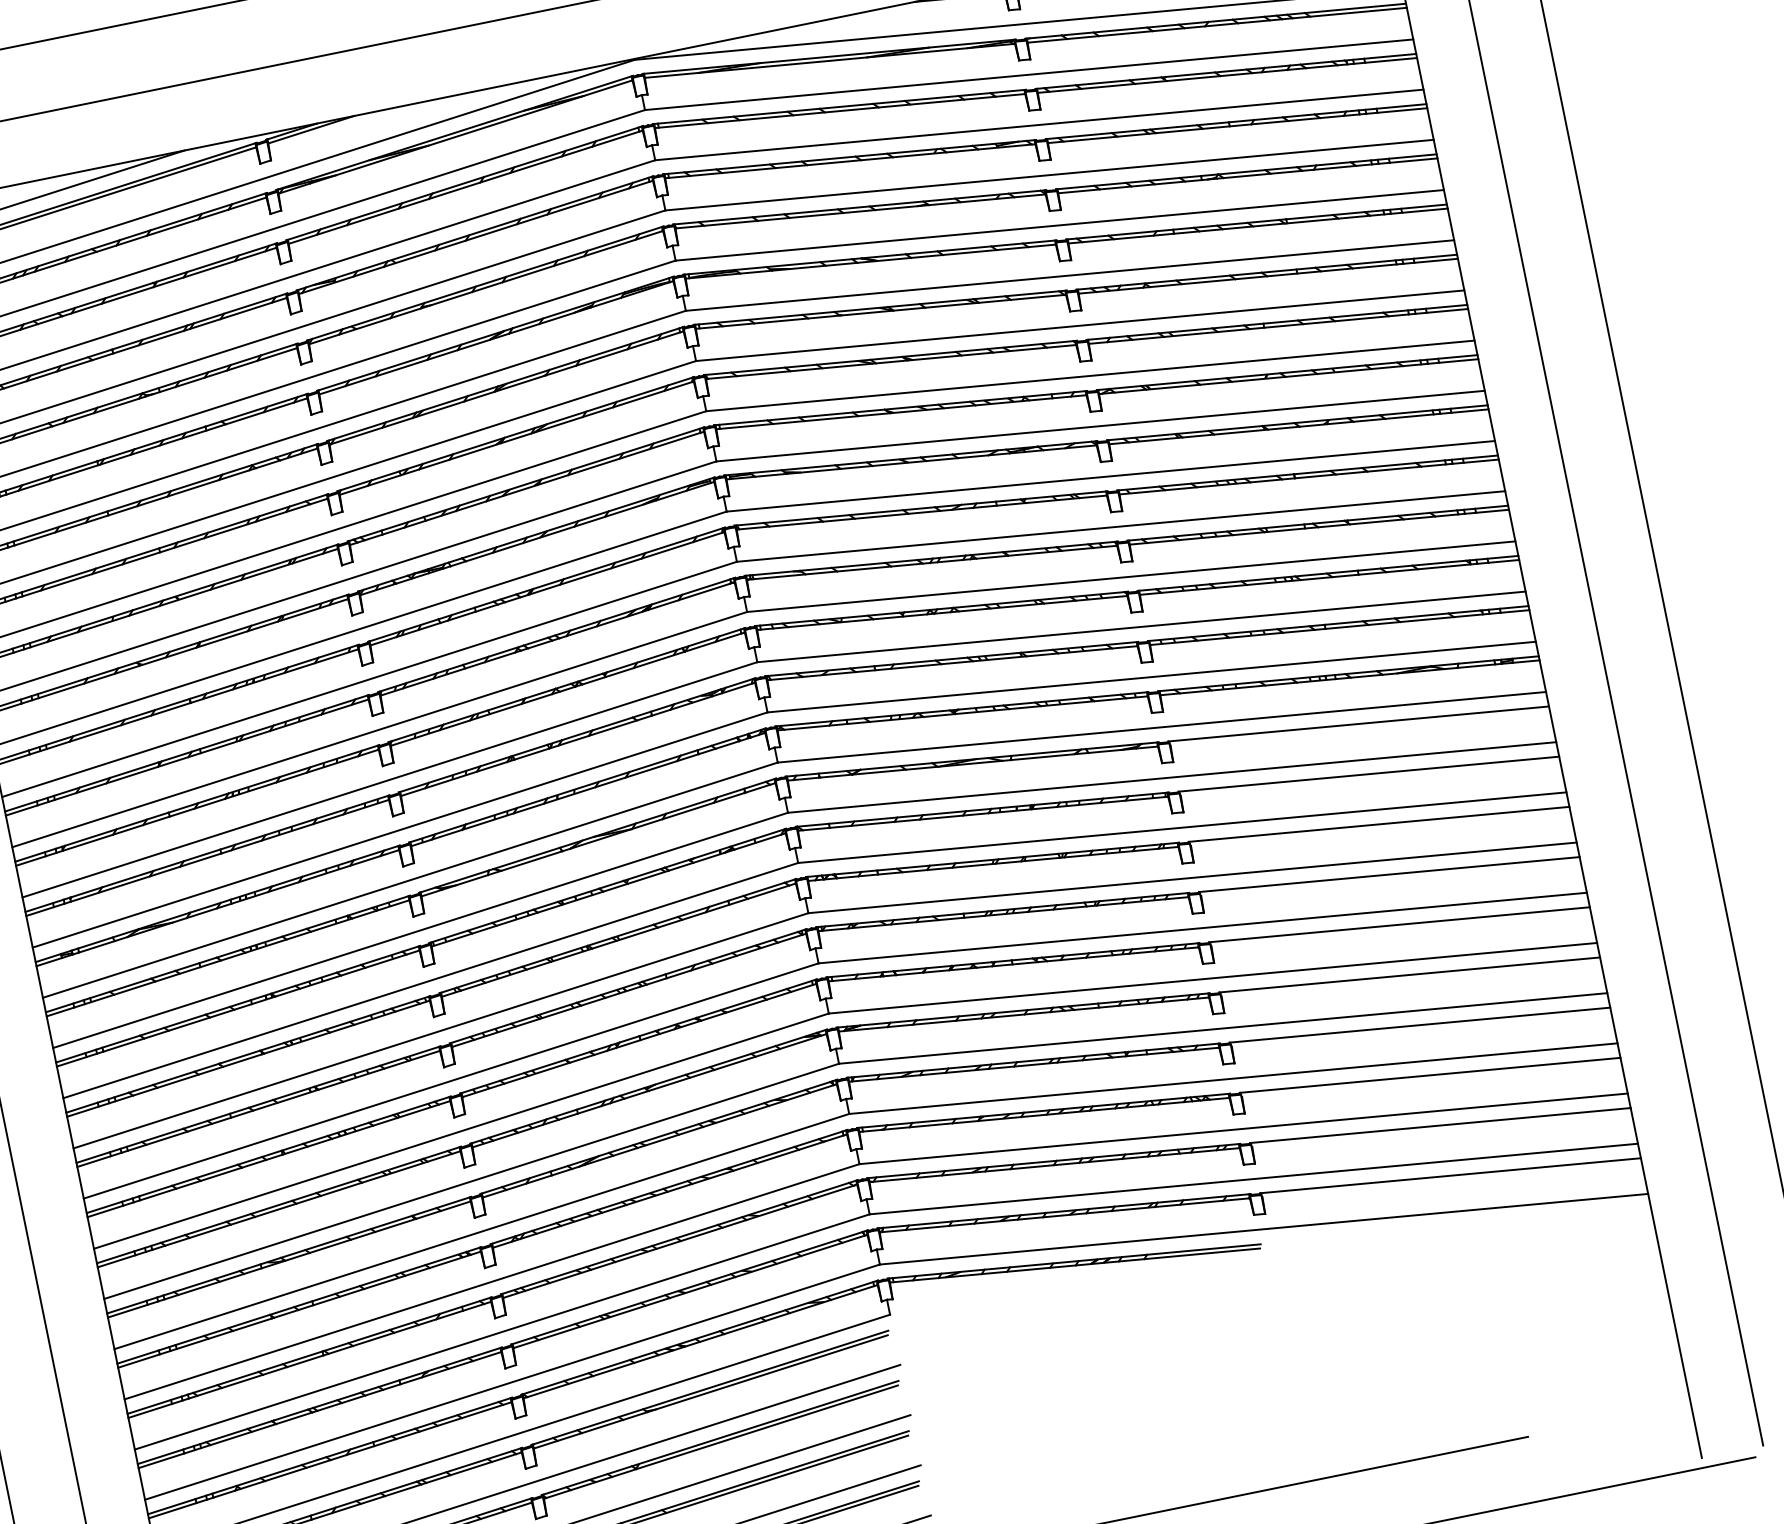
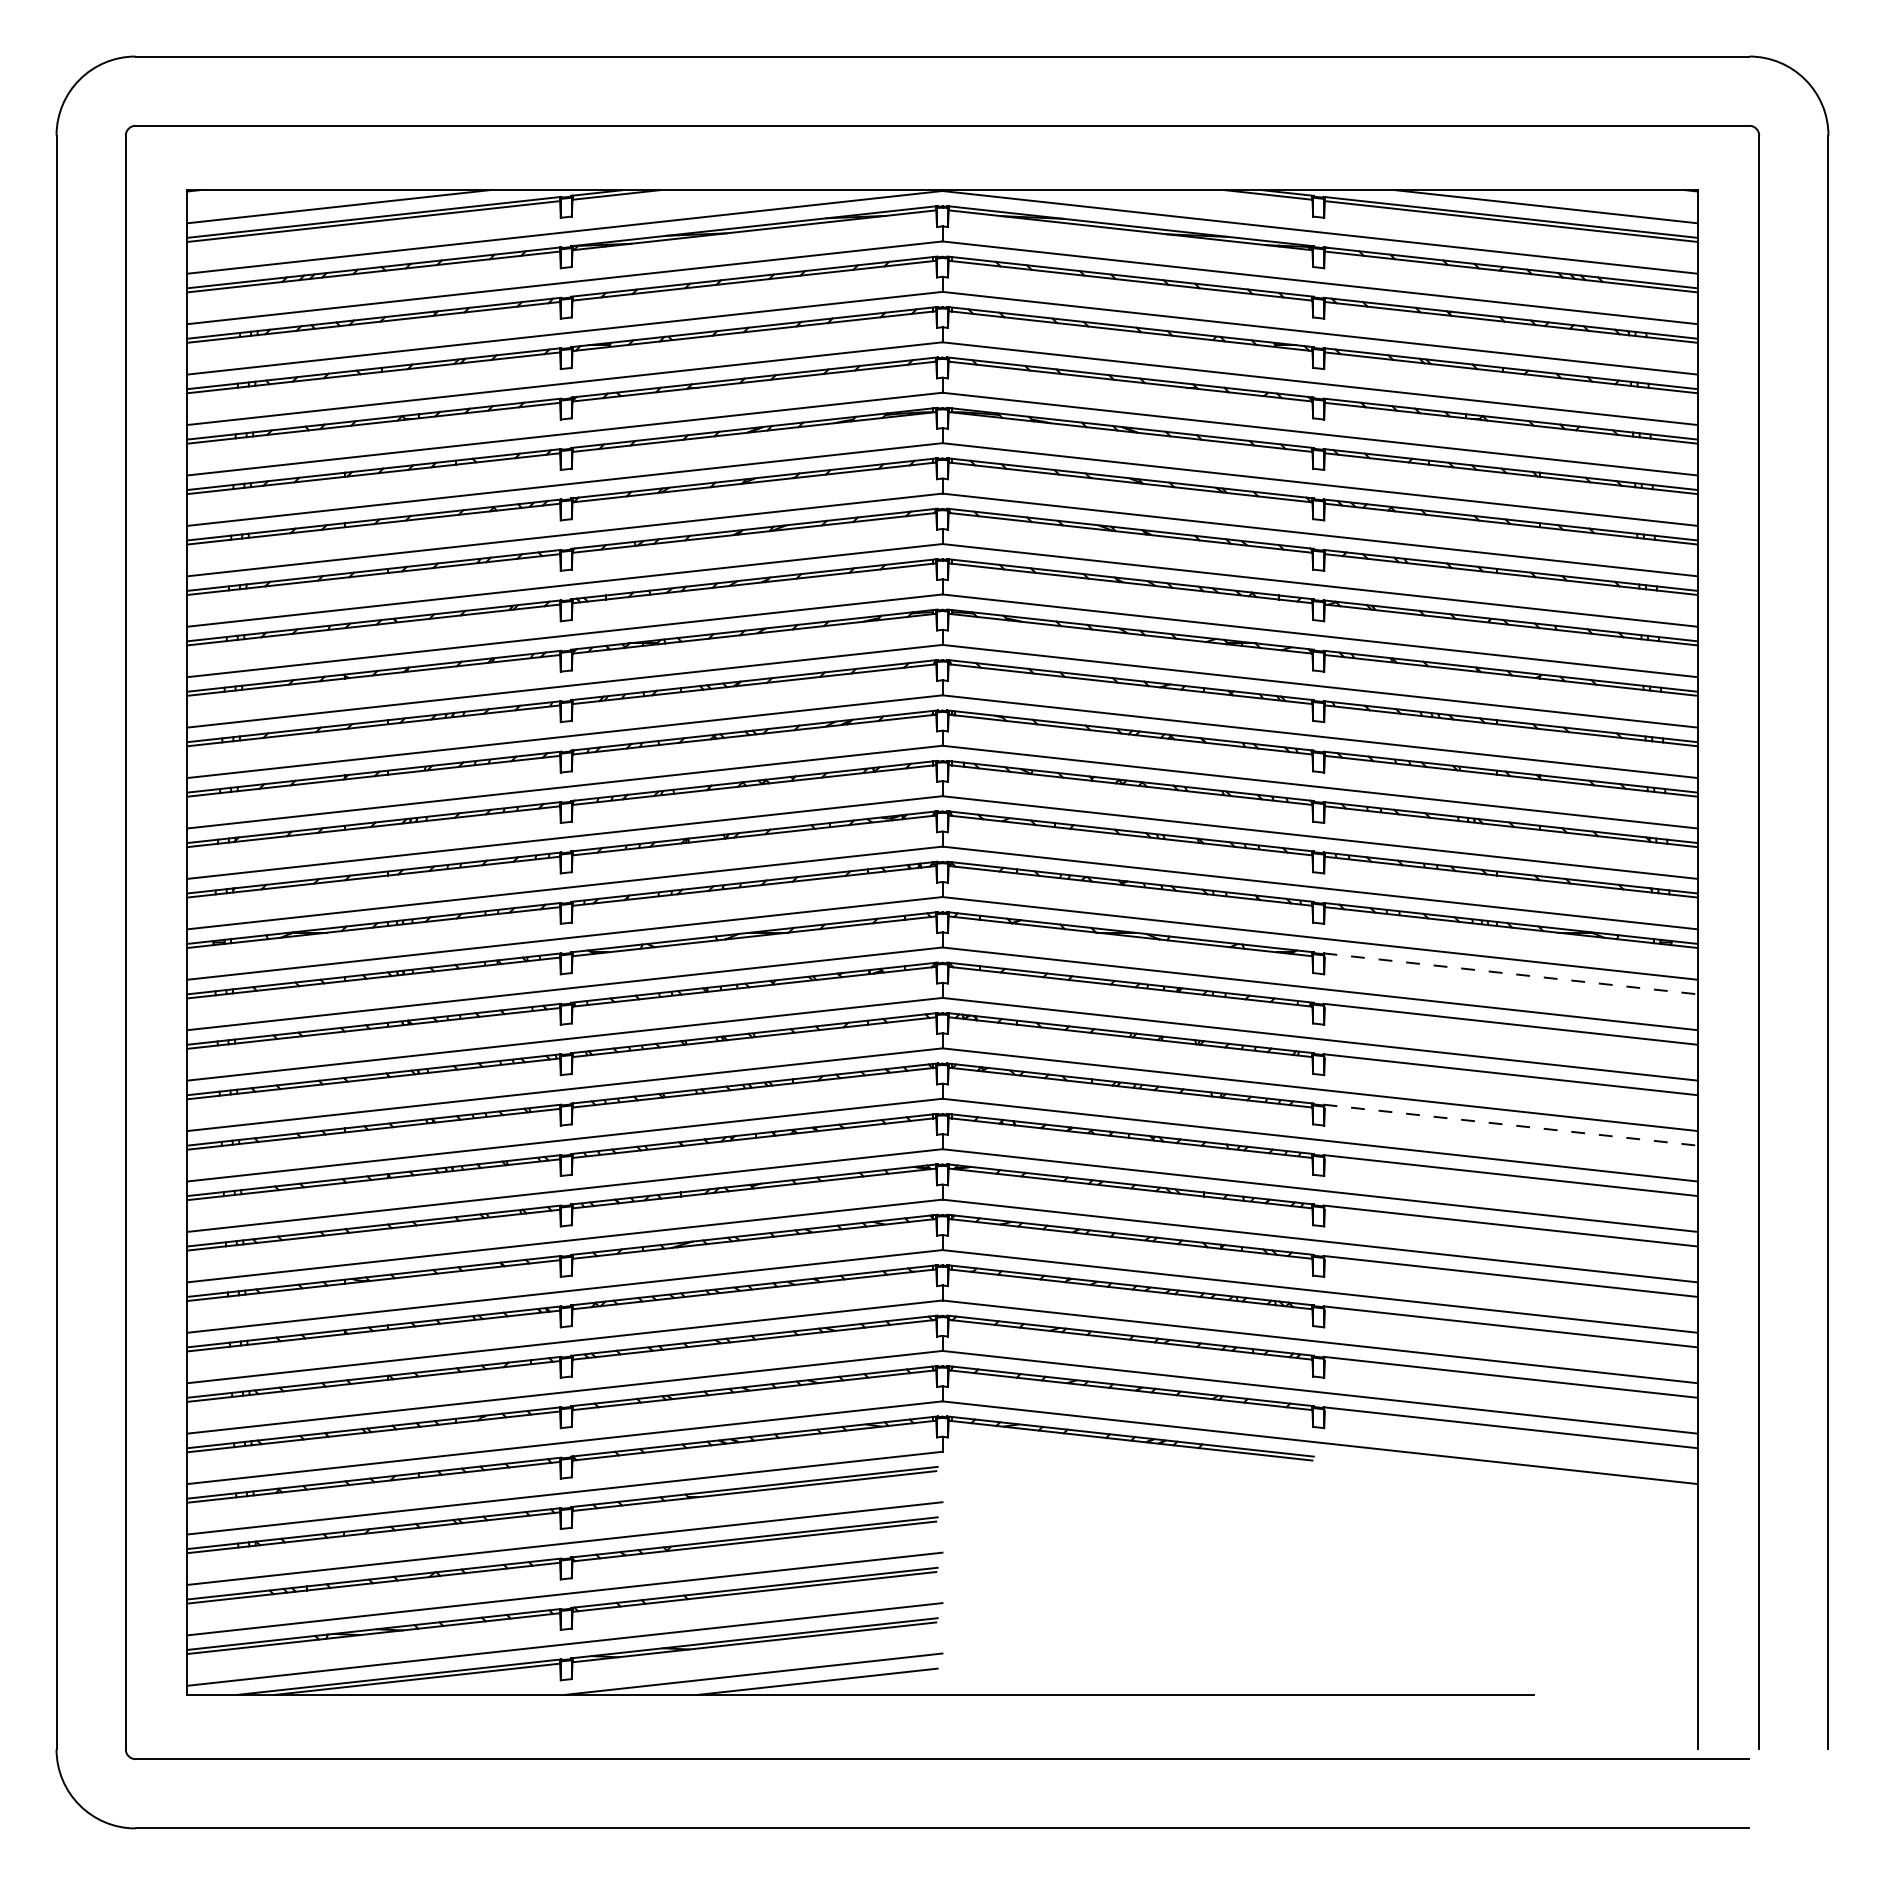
line: (1359, 723) -> (1511, 973), solid -> dashed
line: (1390, 874) -> (1511, 1125), solid -> dashed

